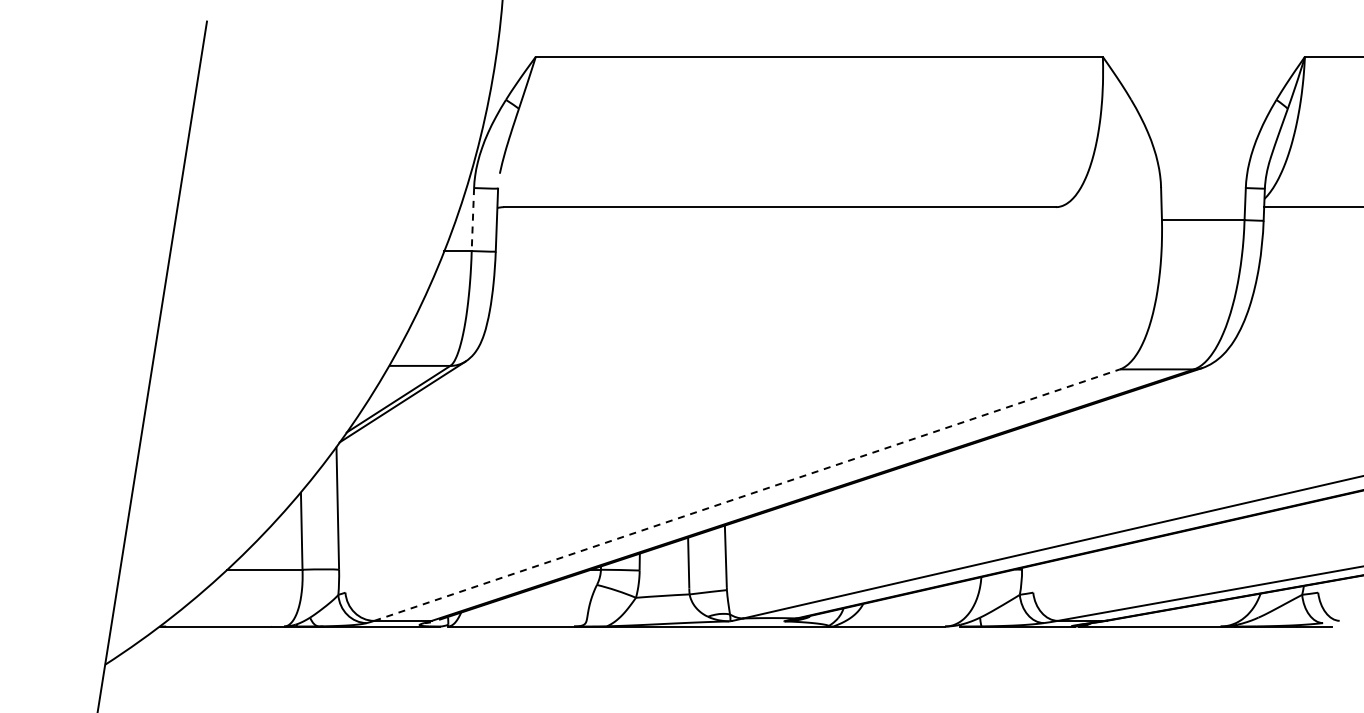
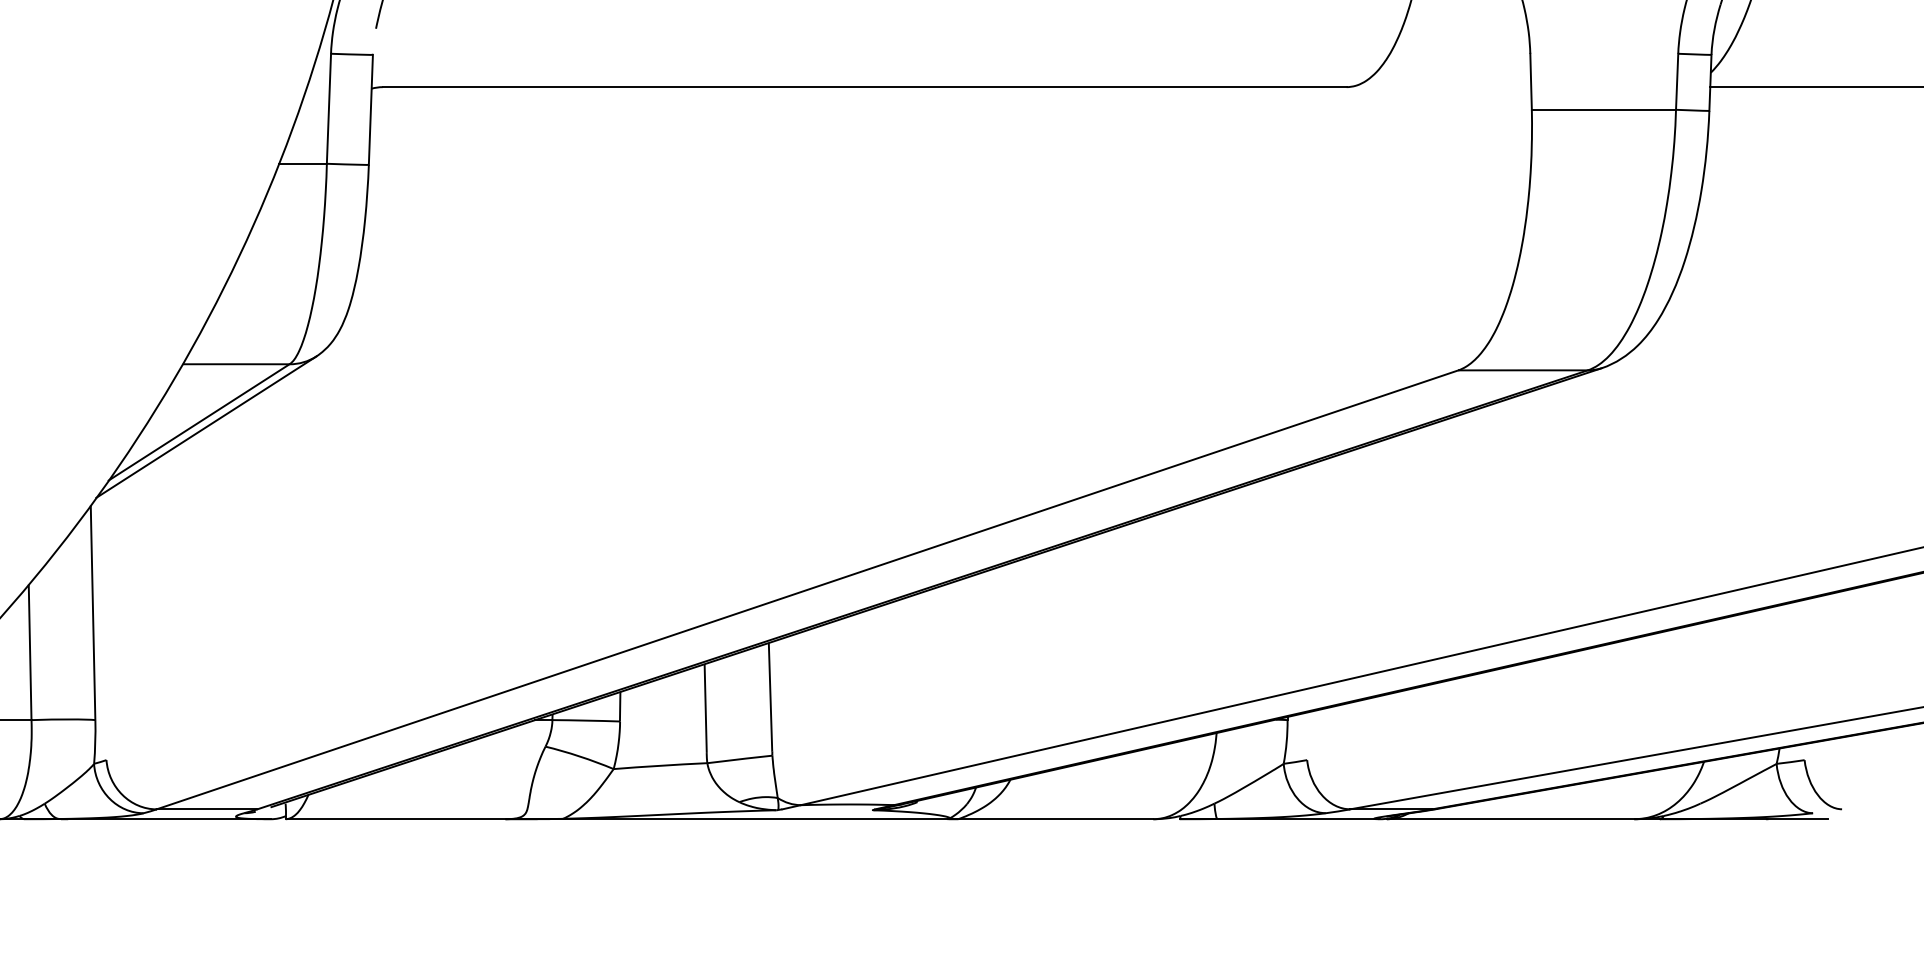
line: (472, 219) -> (328, 108), dashed -> solid
line: (747, 495) -> (808, 590), dashed -> solid

